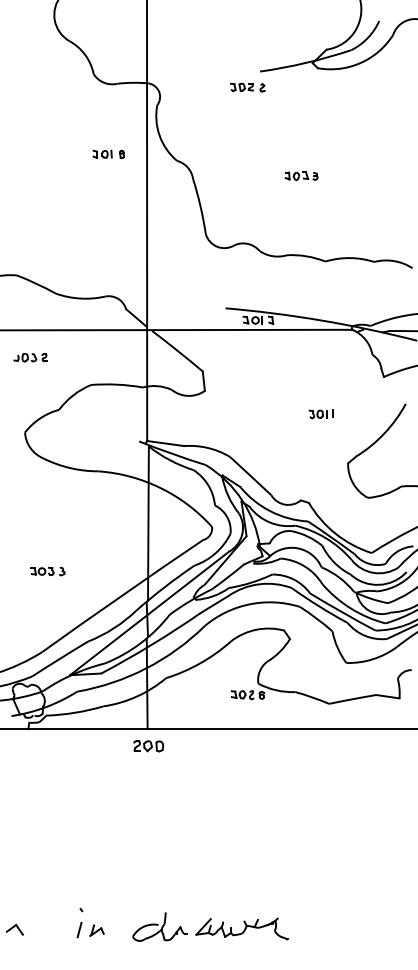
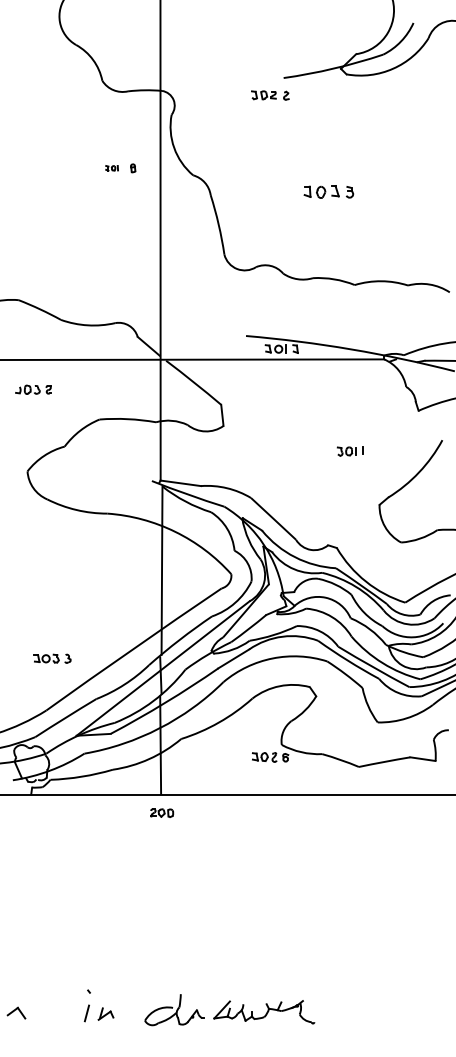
part: (102, 154) -> (111, 168), size x0.6
part: (301, 175) -> (328, 191), size x1.4
part: (47, 571) -> (52, 658), moved
part: (147, 745) -> (161, 812), size x0.7

